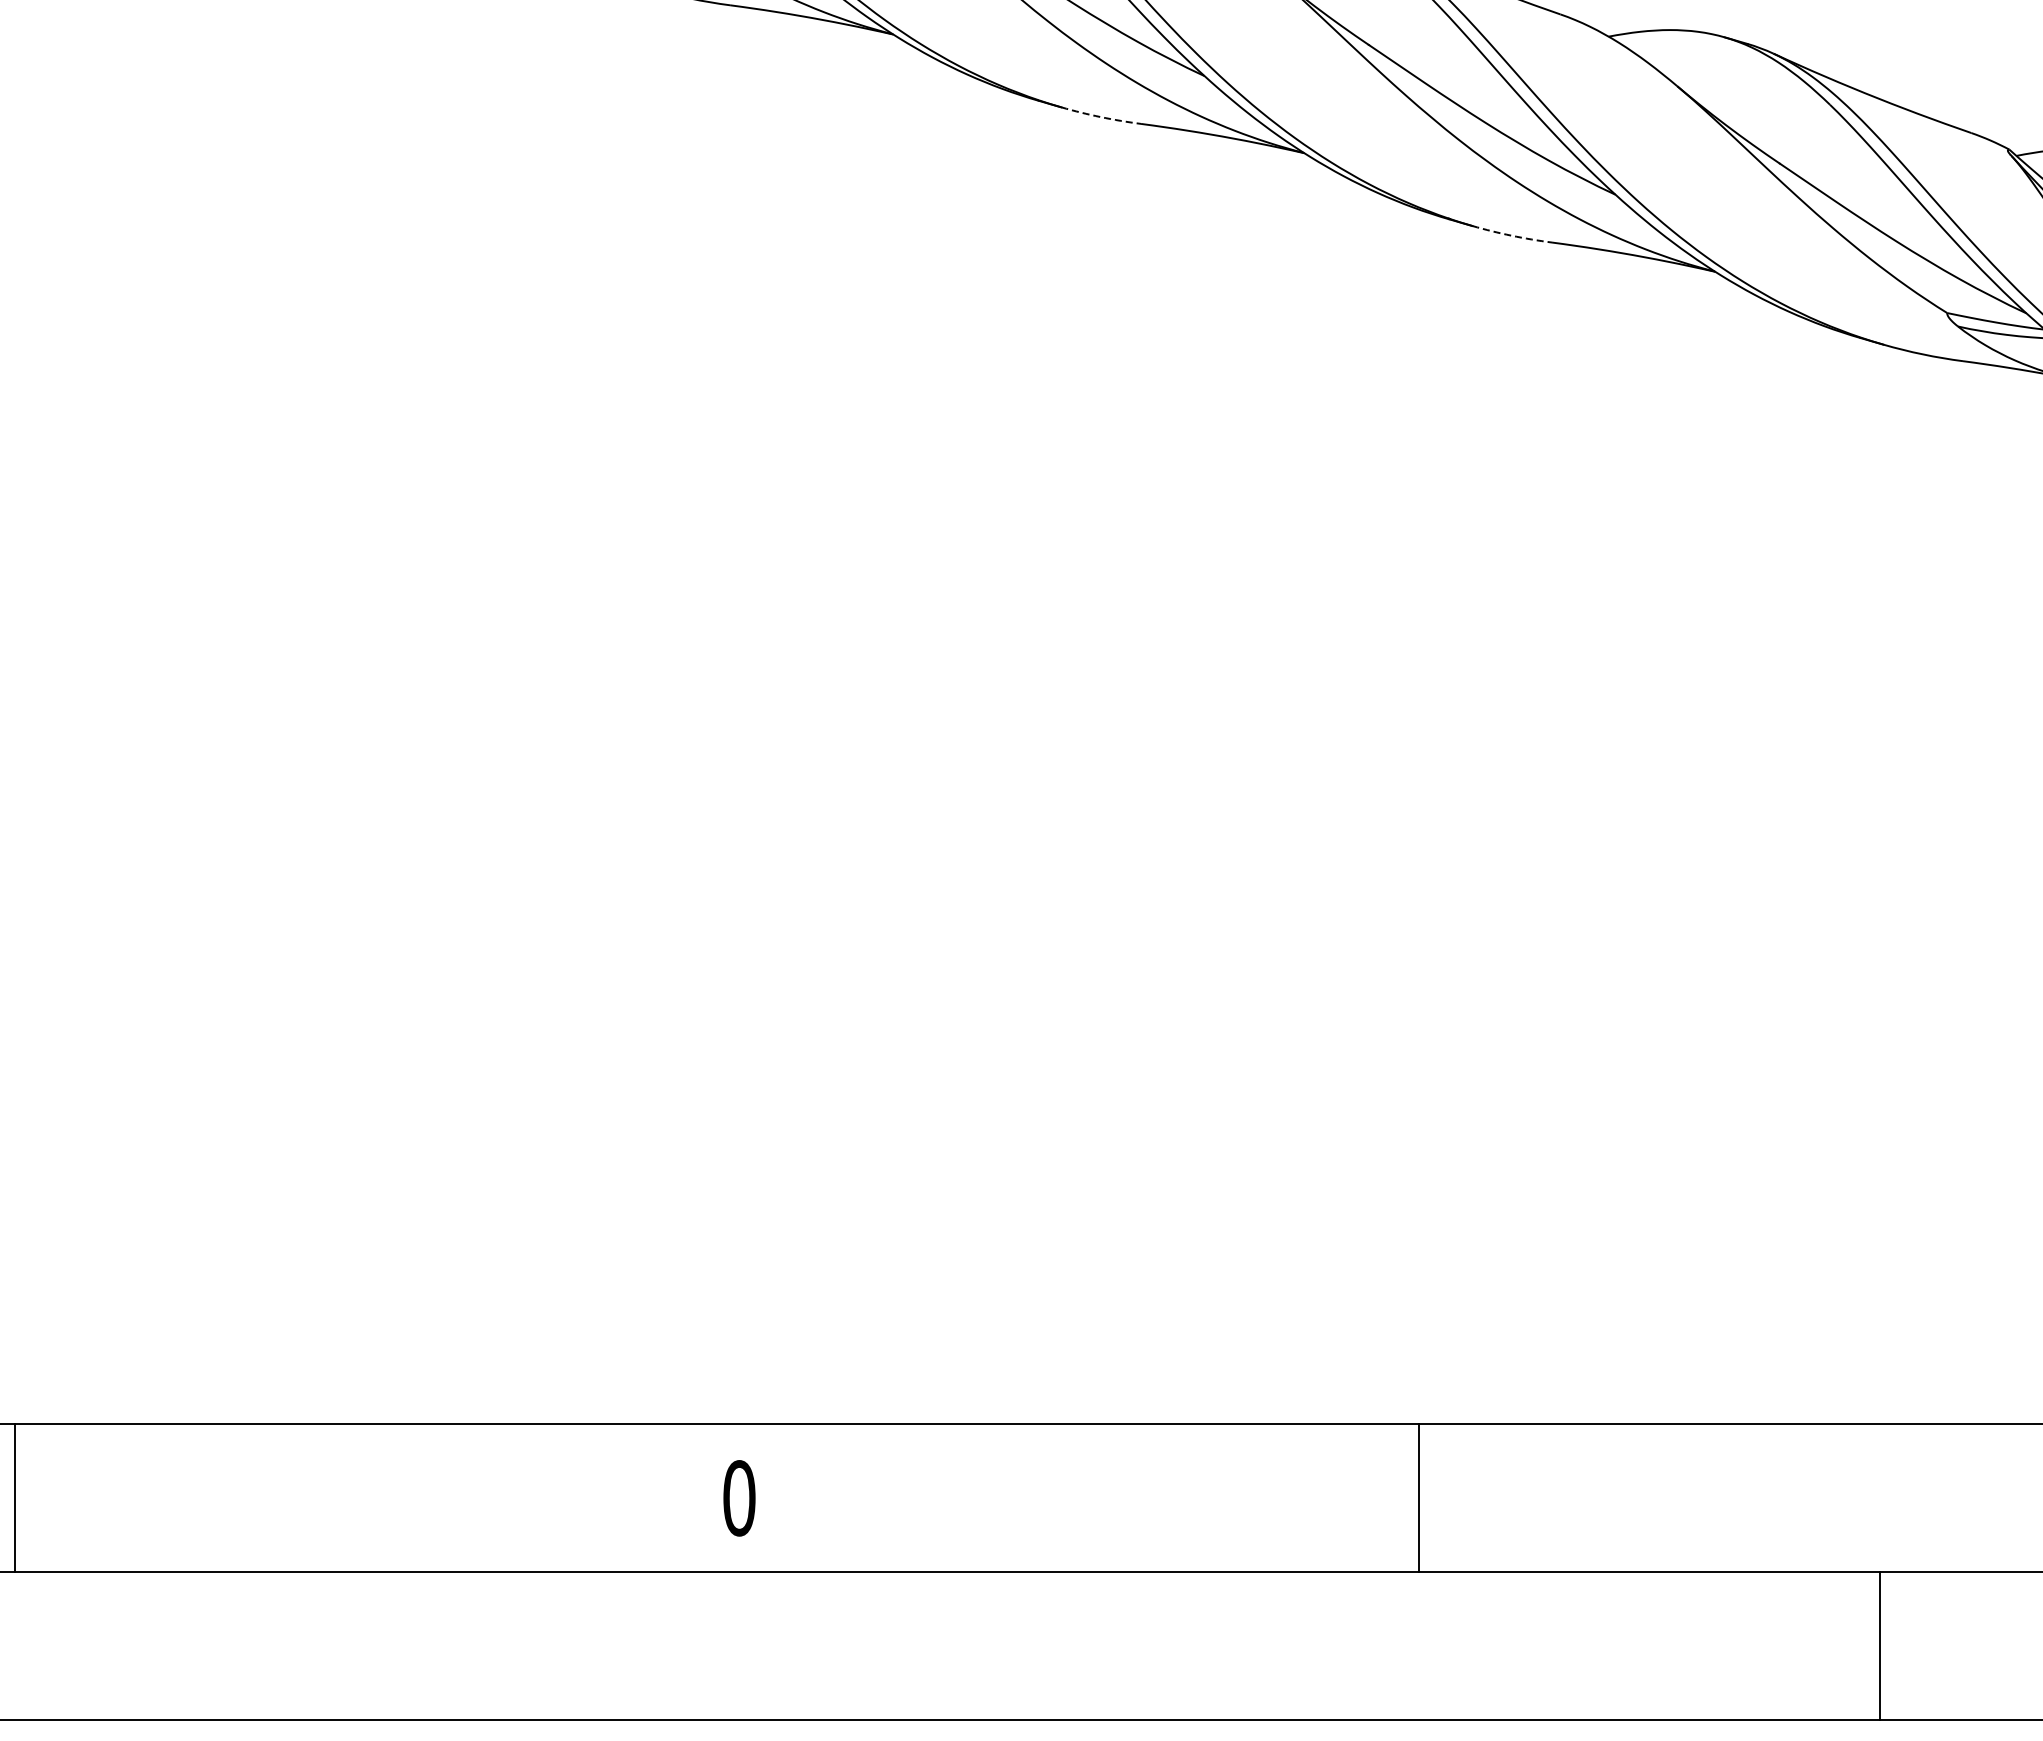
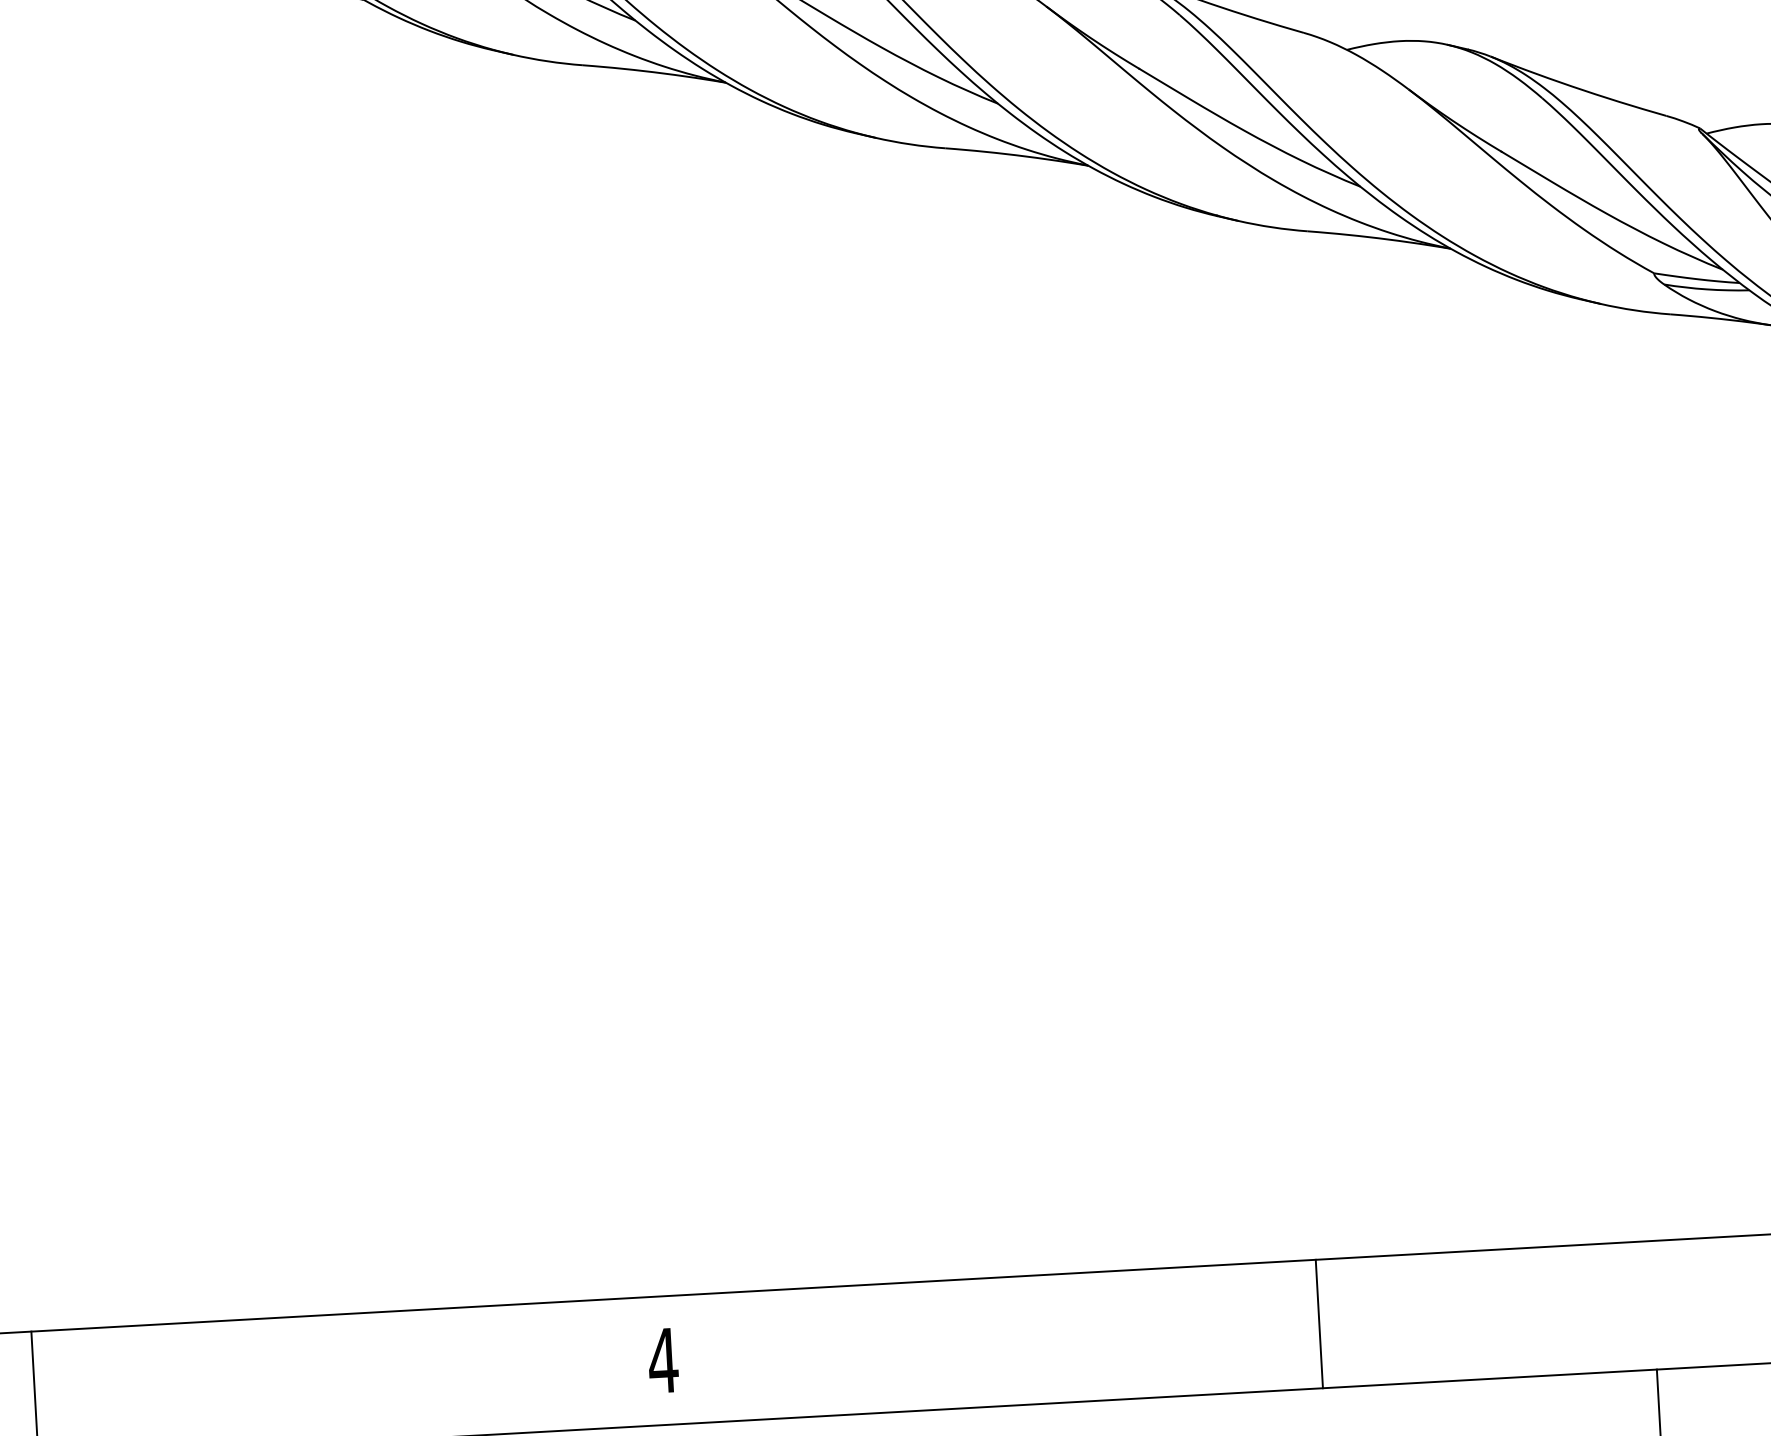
arc: (1100, 117) -> (909, 144), dashed -> solid
arc: (1511, 235) -> (1272, 227), dashed -> solid
text: (739, 1498) -> (663, 1360), 0 -> 4
line: (1419, 1498) -> (1319, 1324), moved

